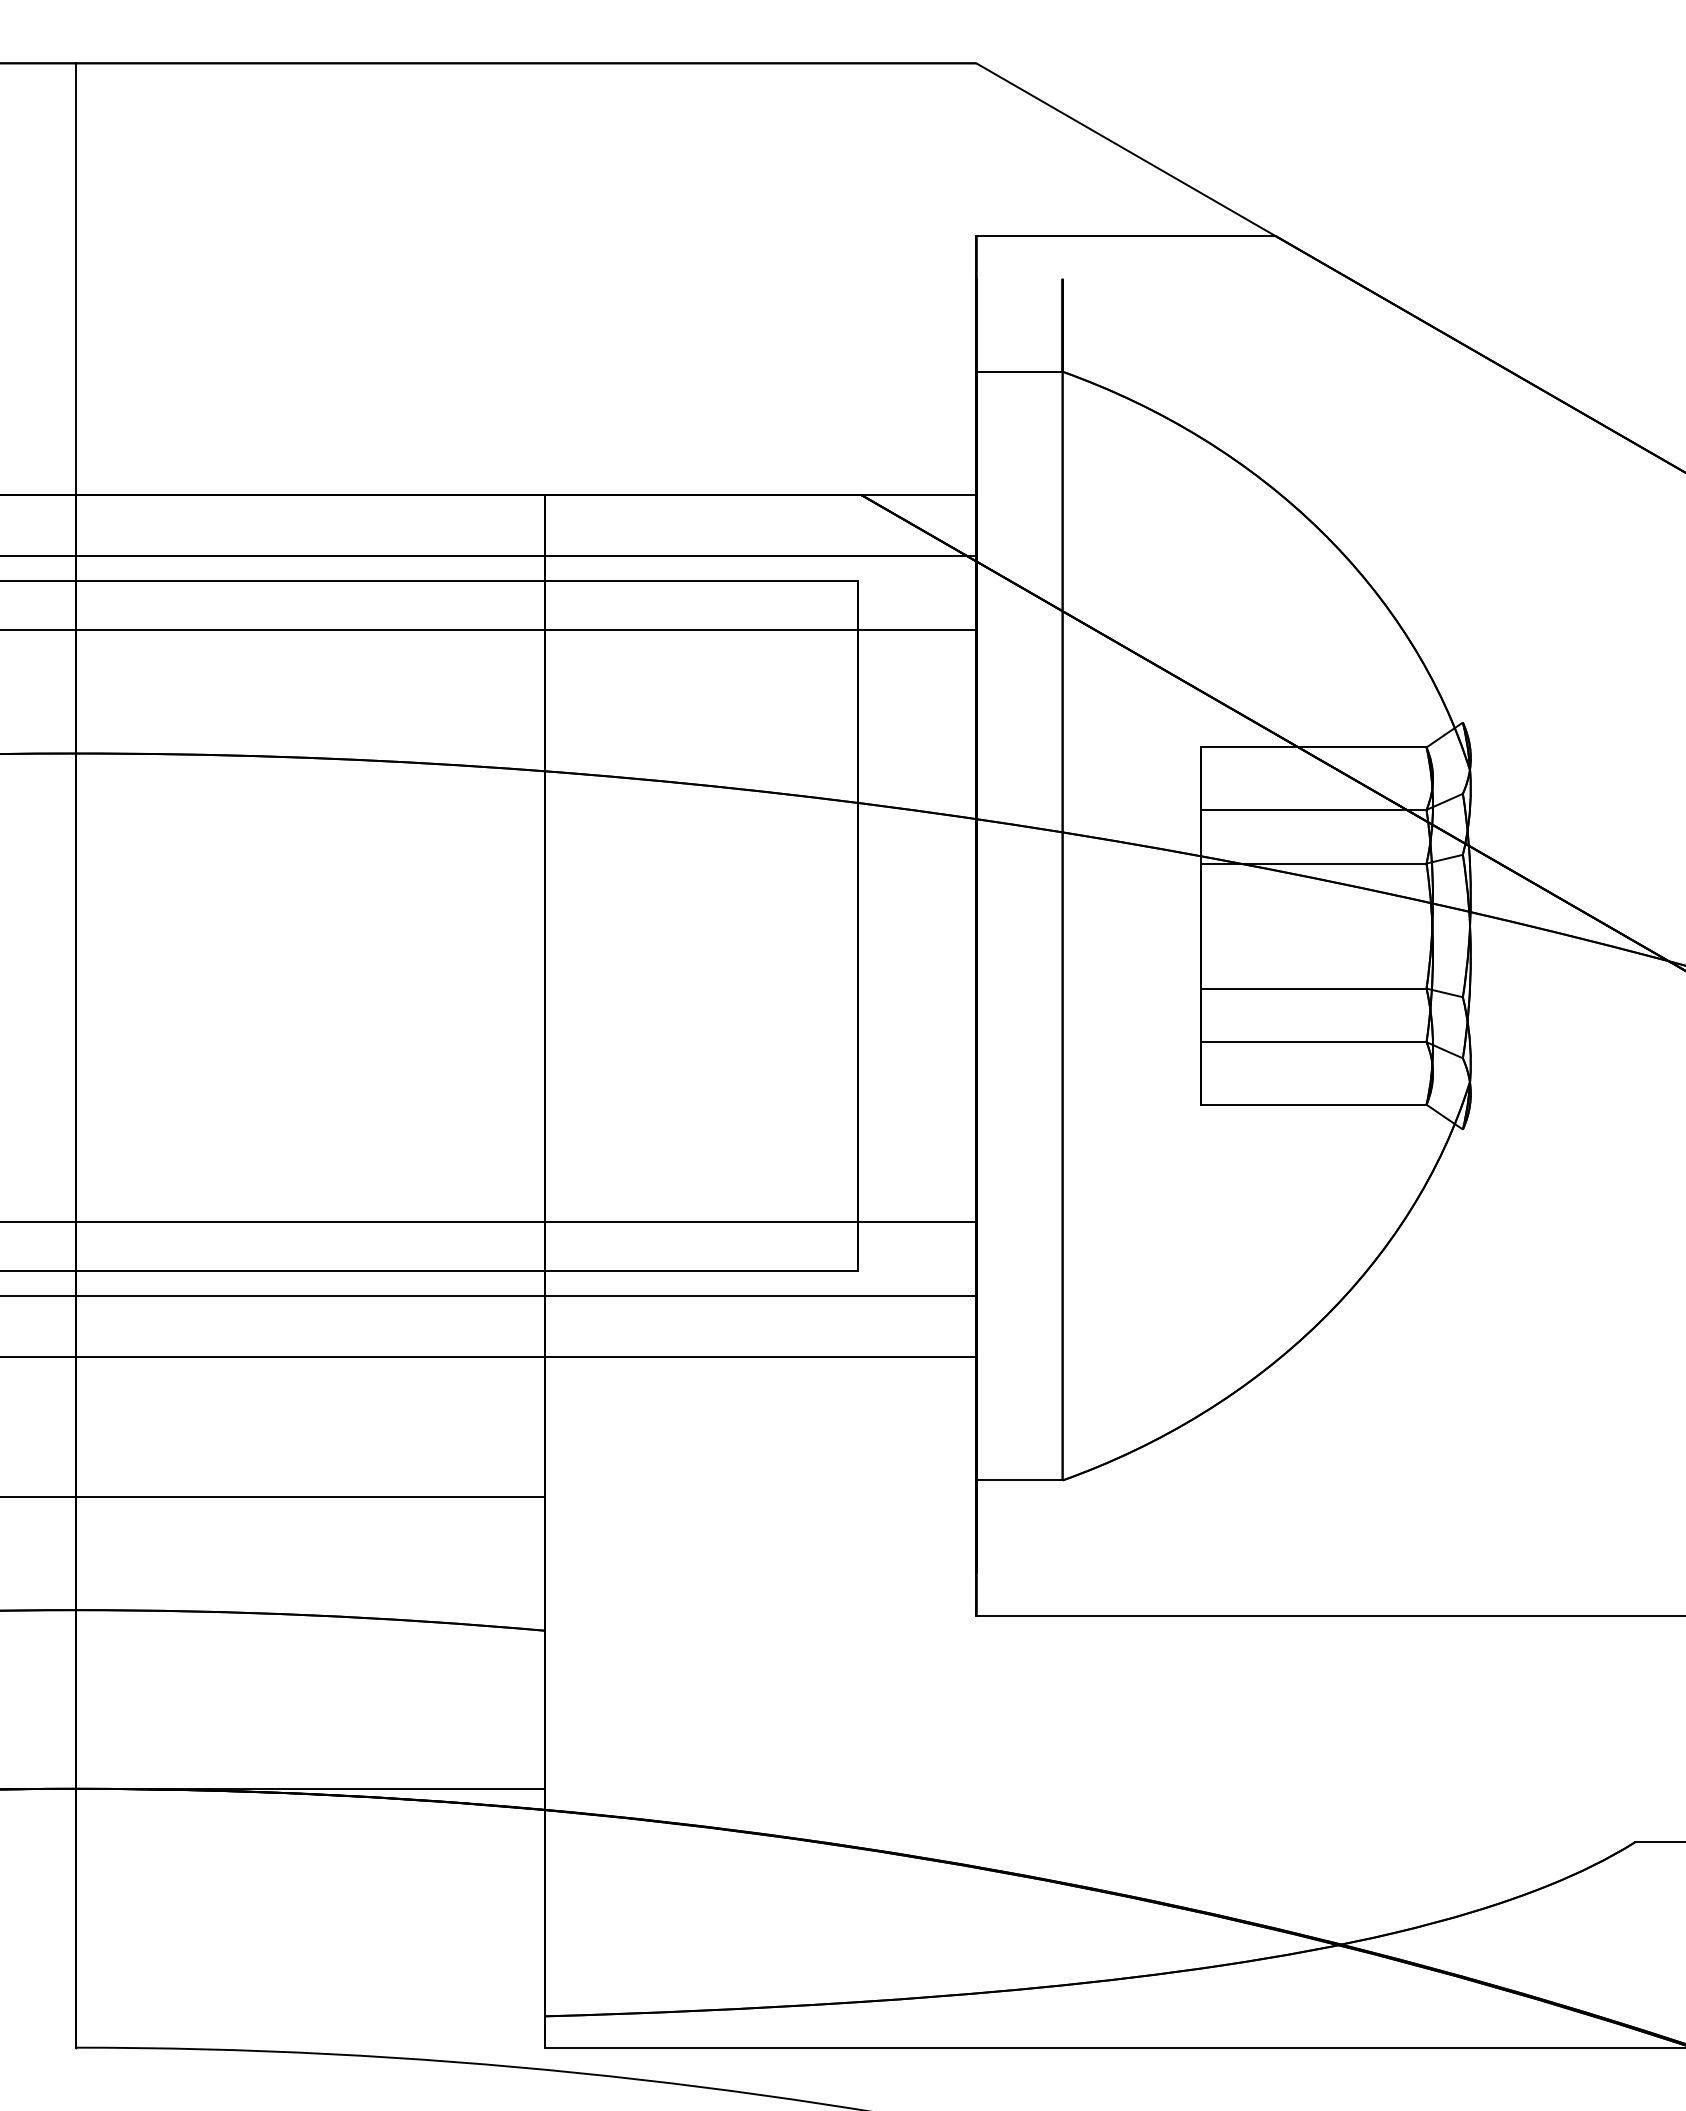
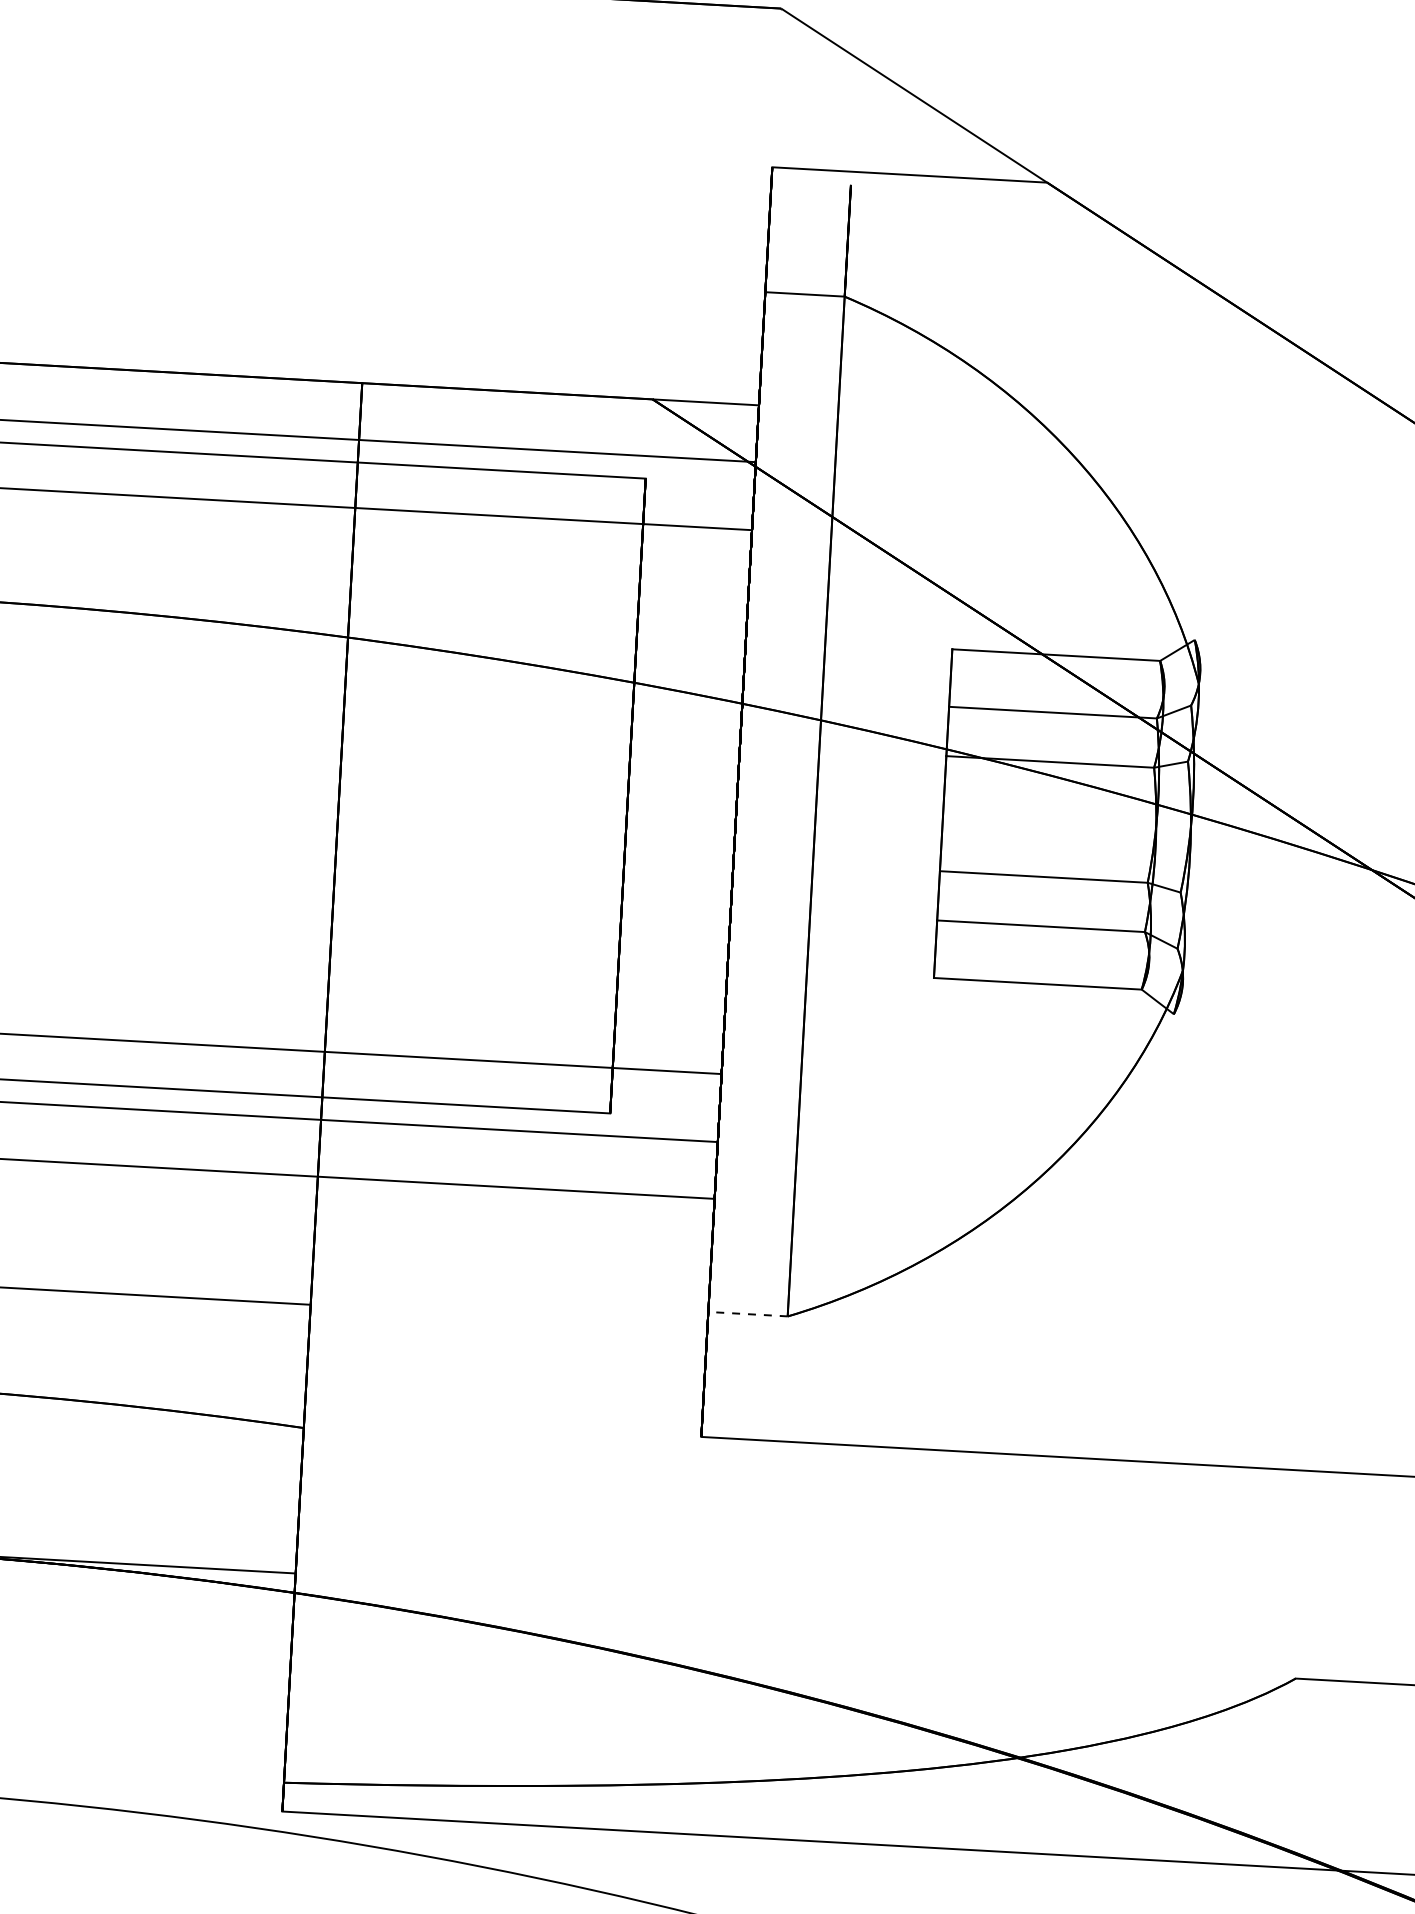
line: (1018, 1480) -> (747, 1314), solid -> dashed

